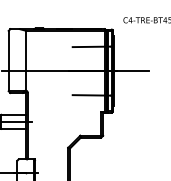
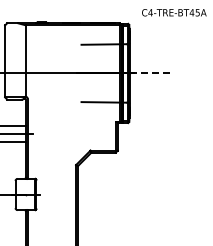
line: (131, 71) -> (151, 73), solid -> dashed

